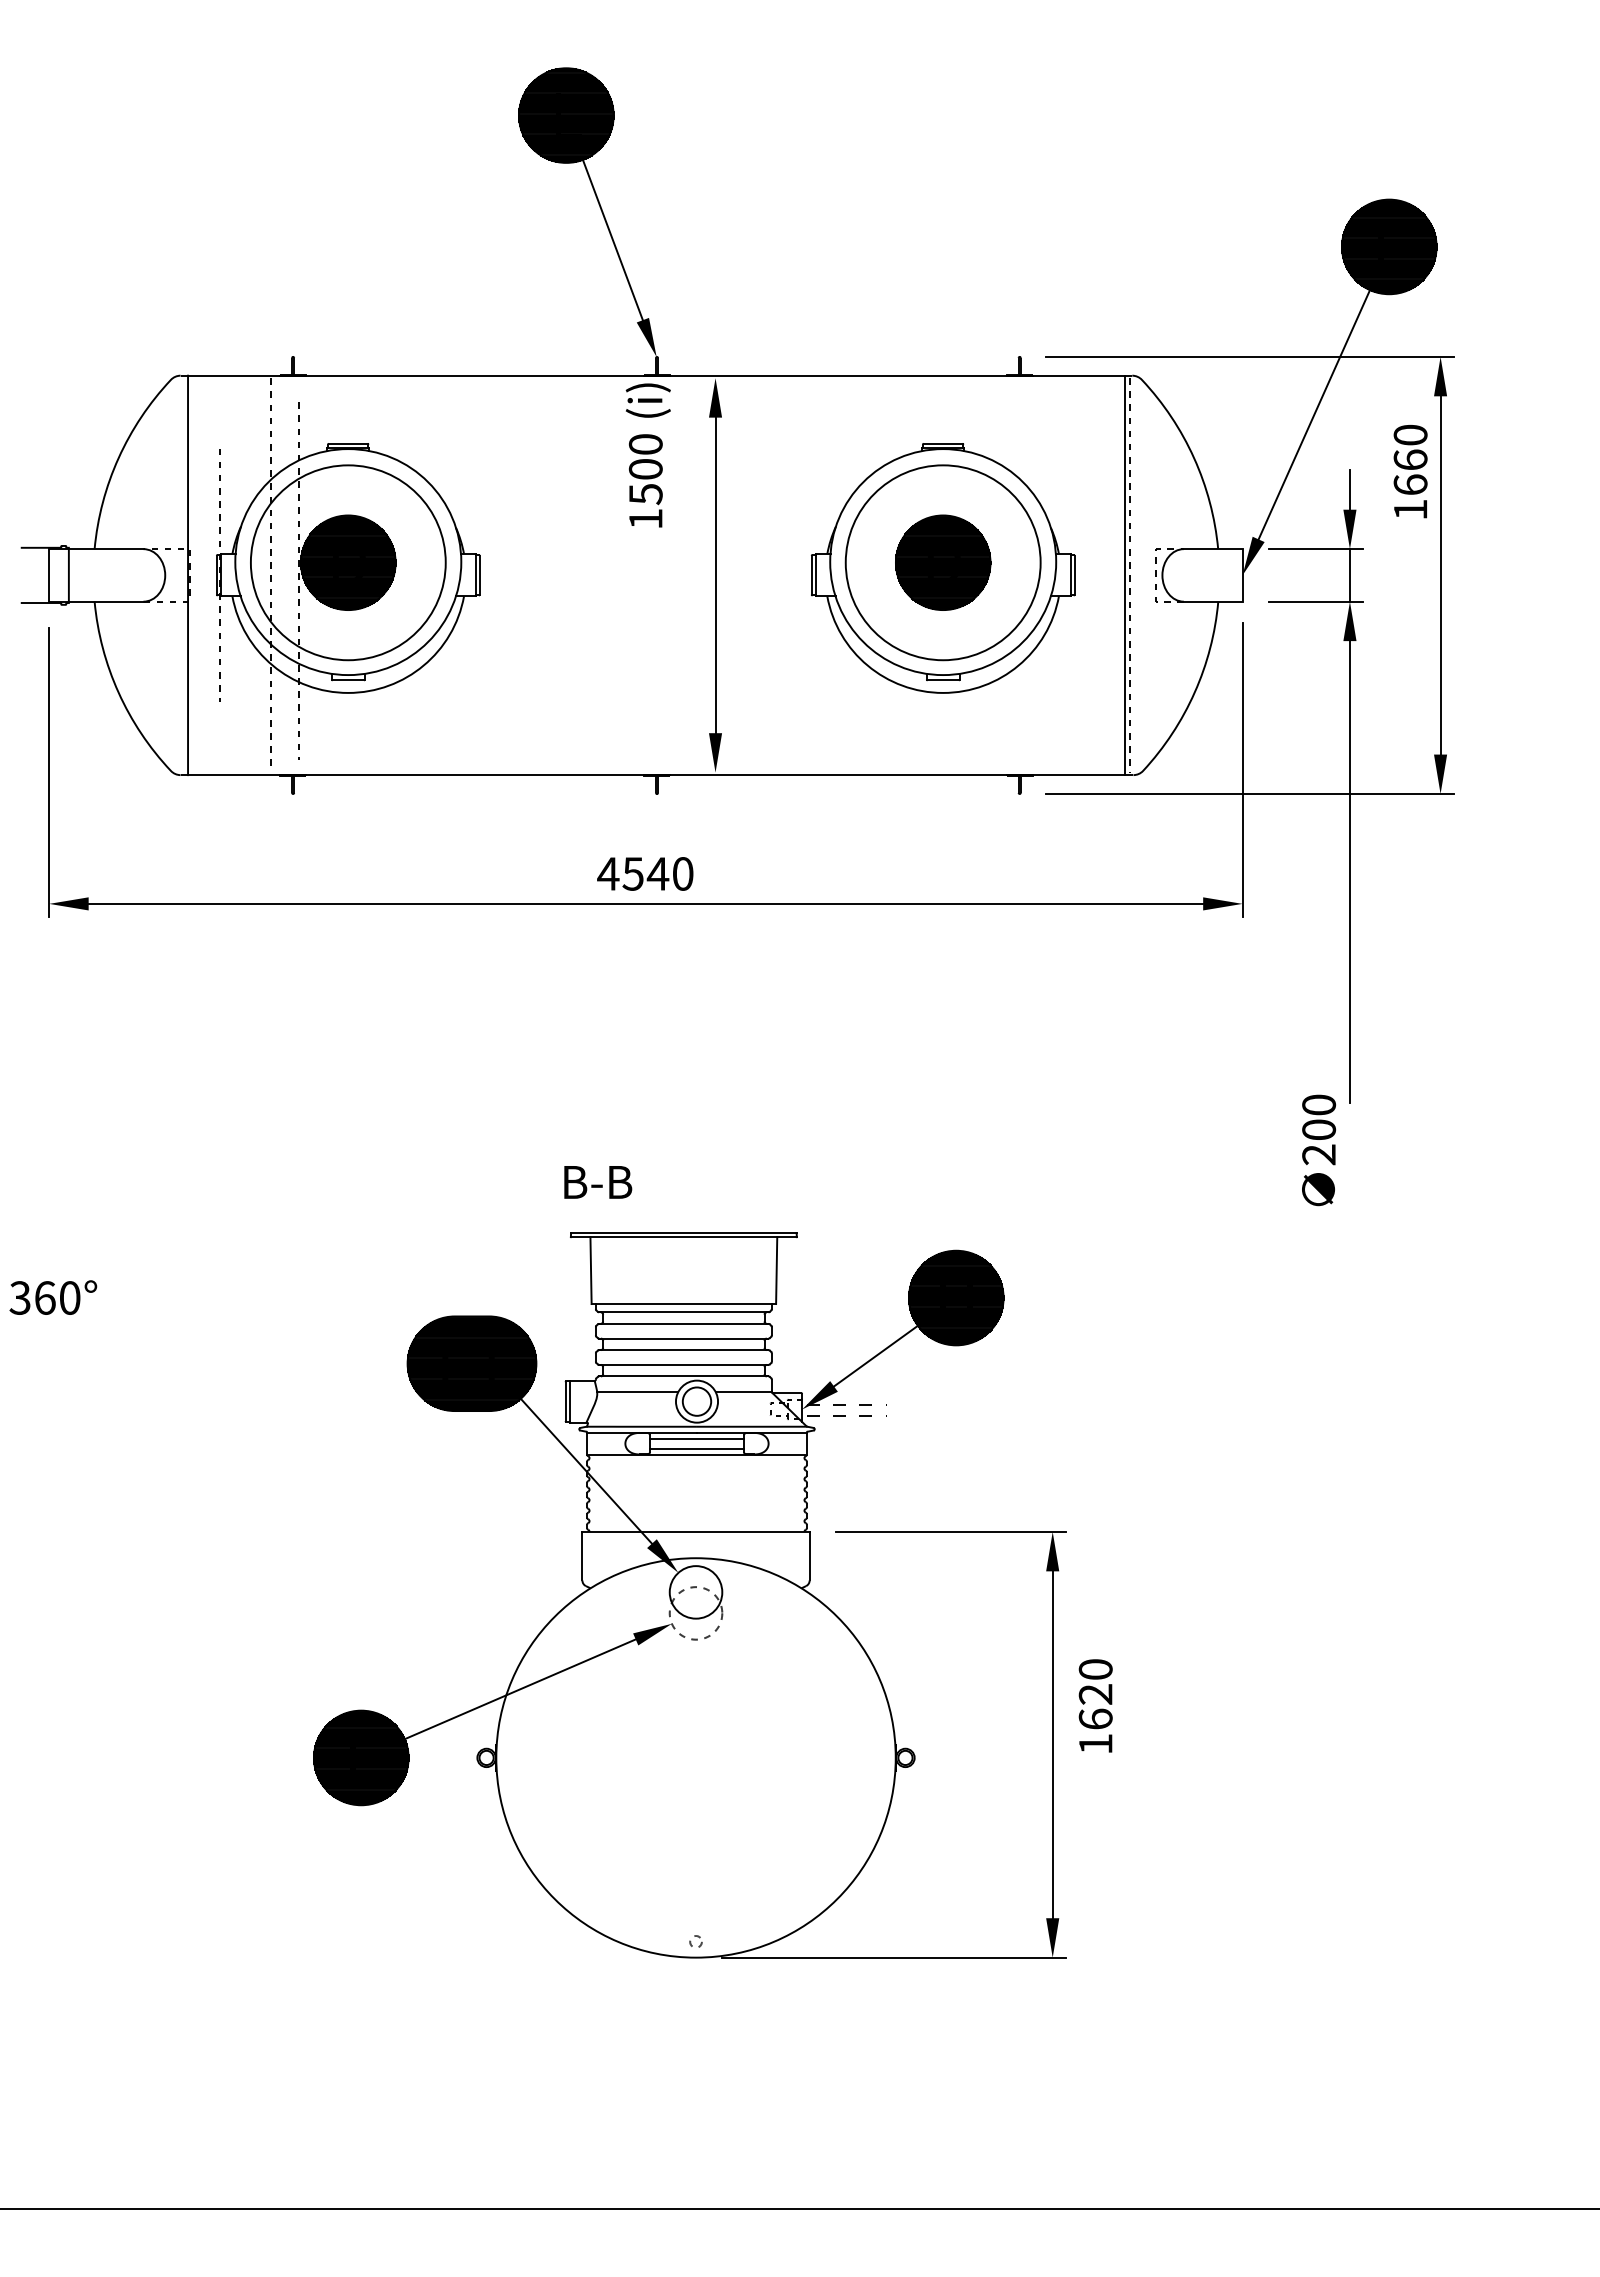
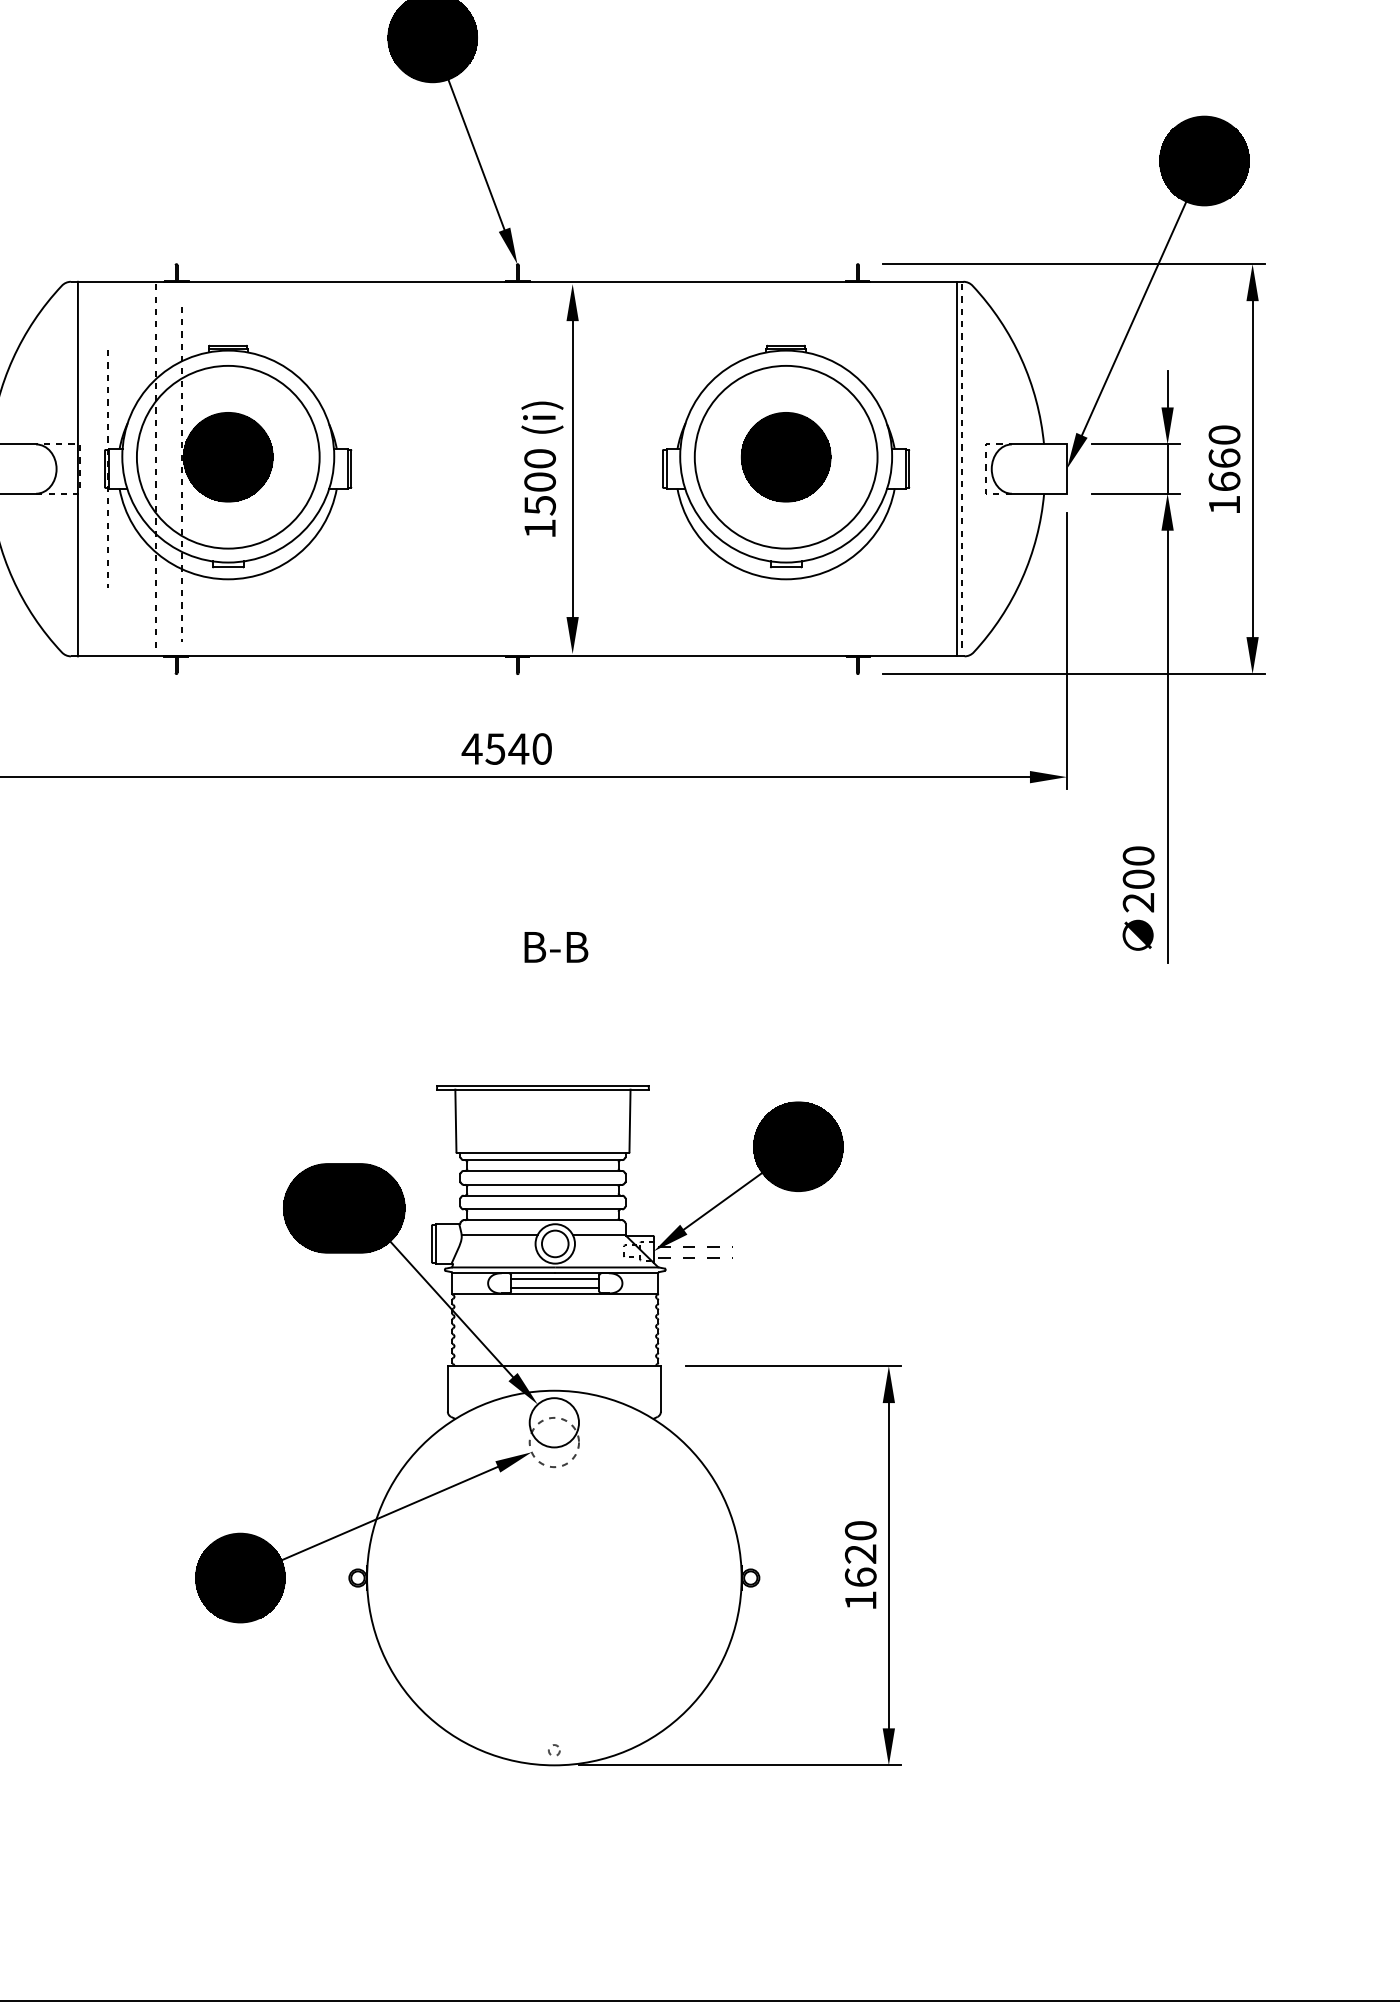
text: (647, 455) -> (541, 469), moved
text: (1410, 471) -> (1224, 469), moved
text: (1319, 1150) -> (1139, 898), moved
text: (598, 1182) -> (556, 947), moved
text: (1095, 1705) -> (860, 1564), moved

